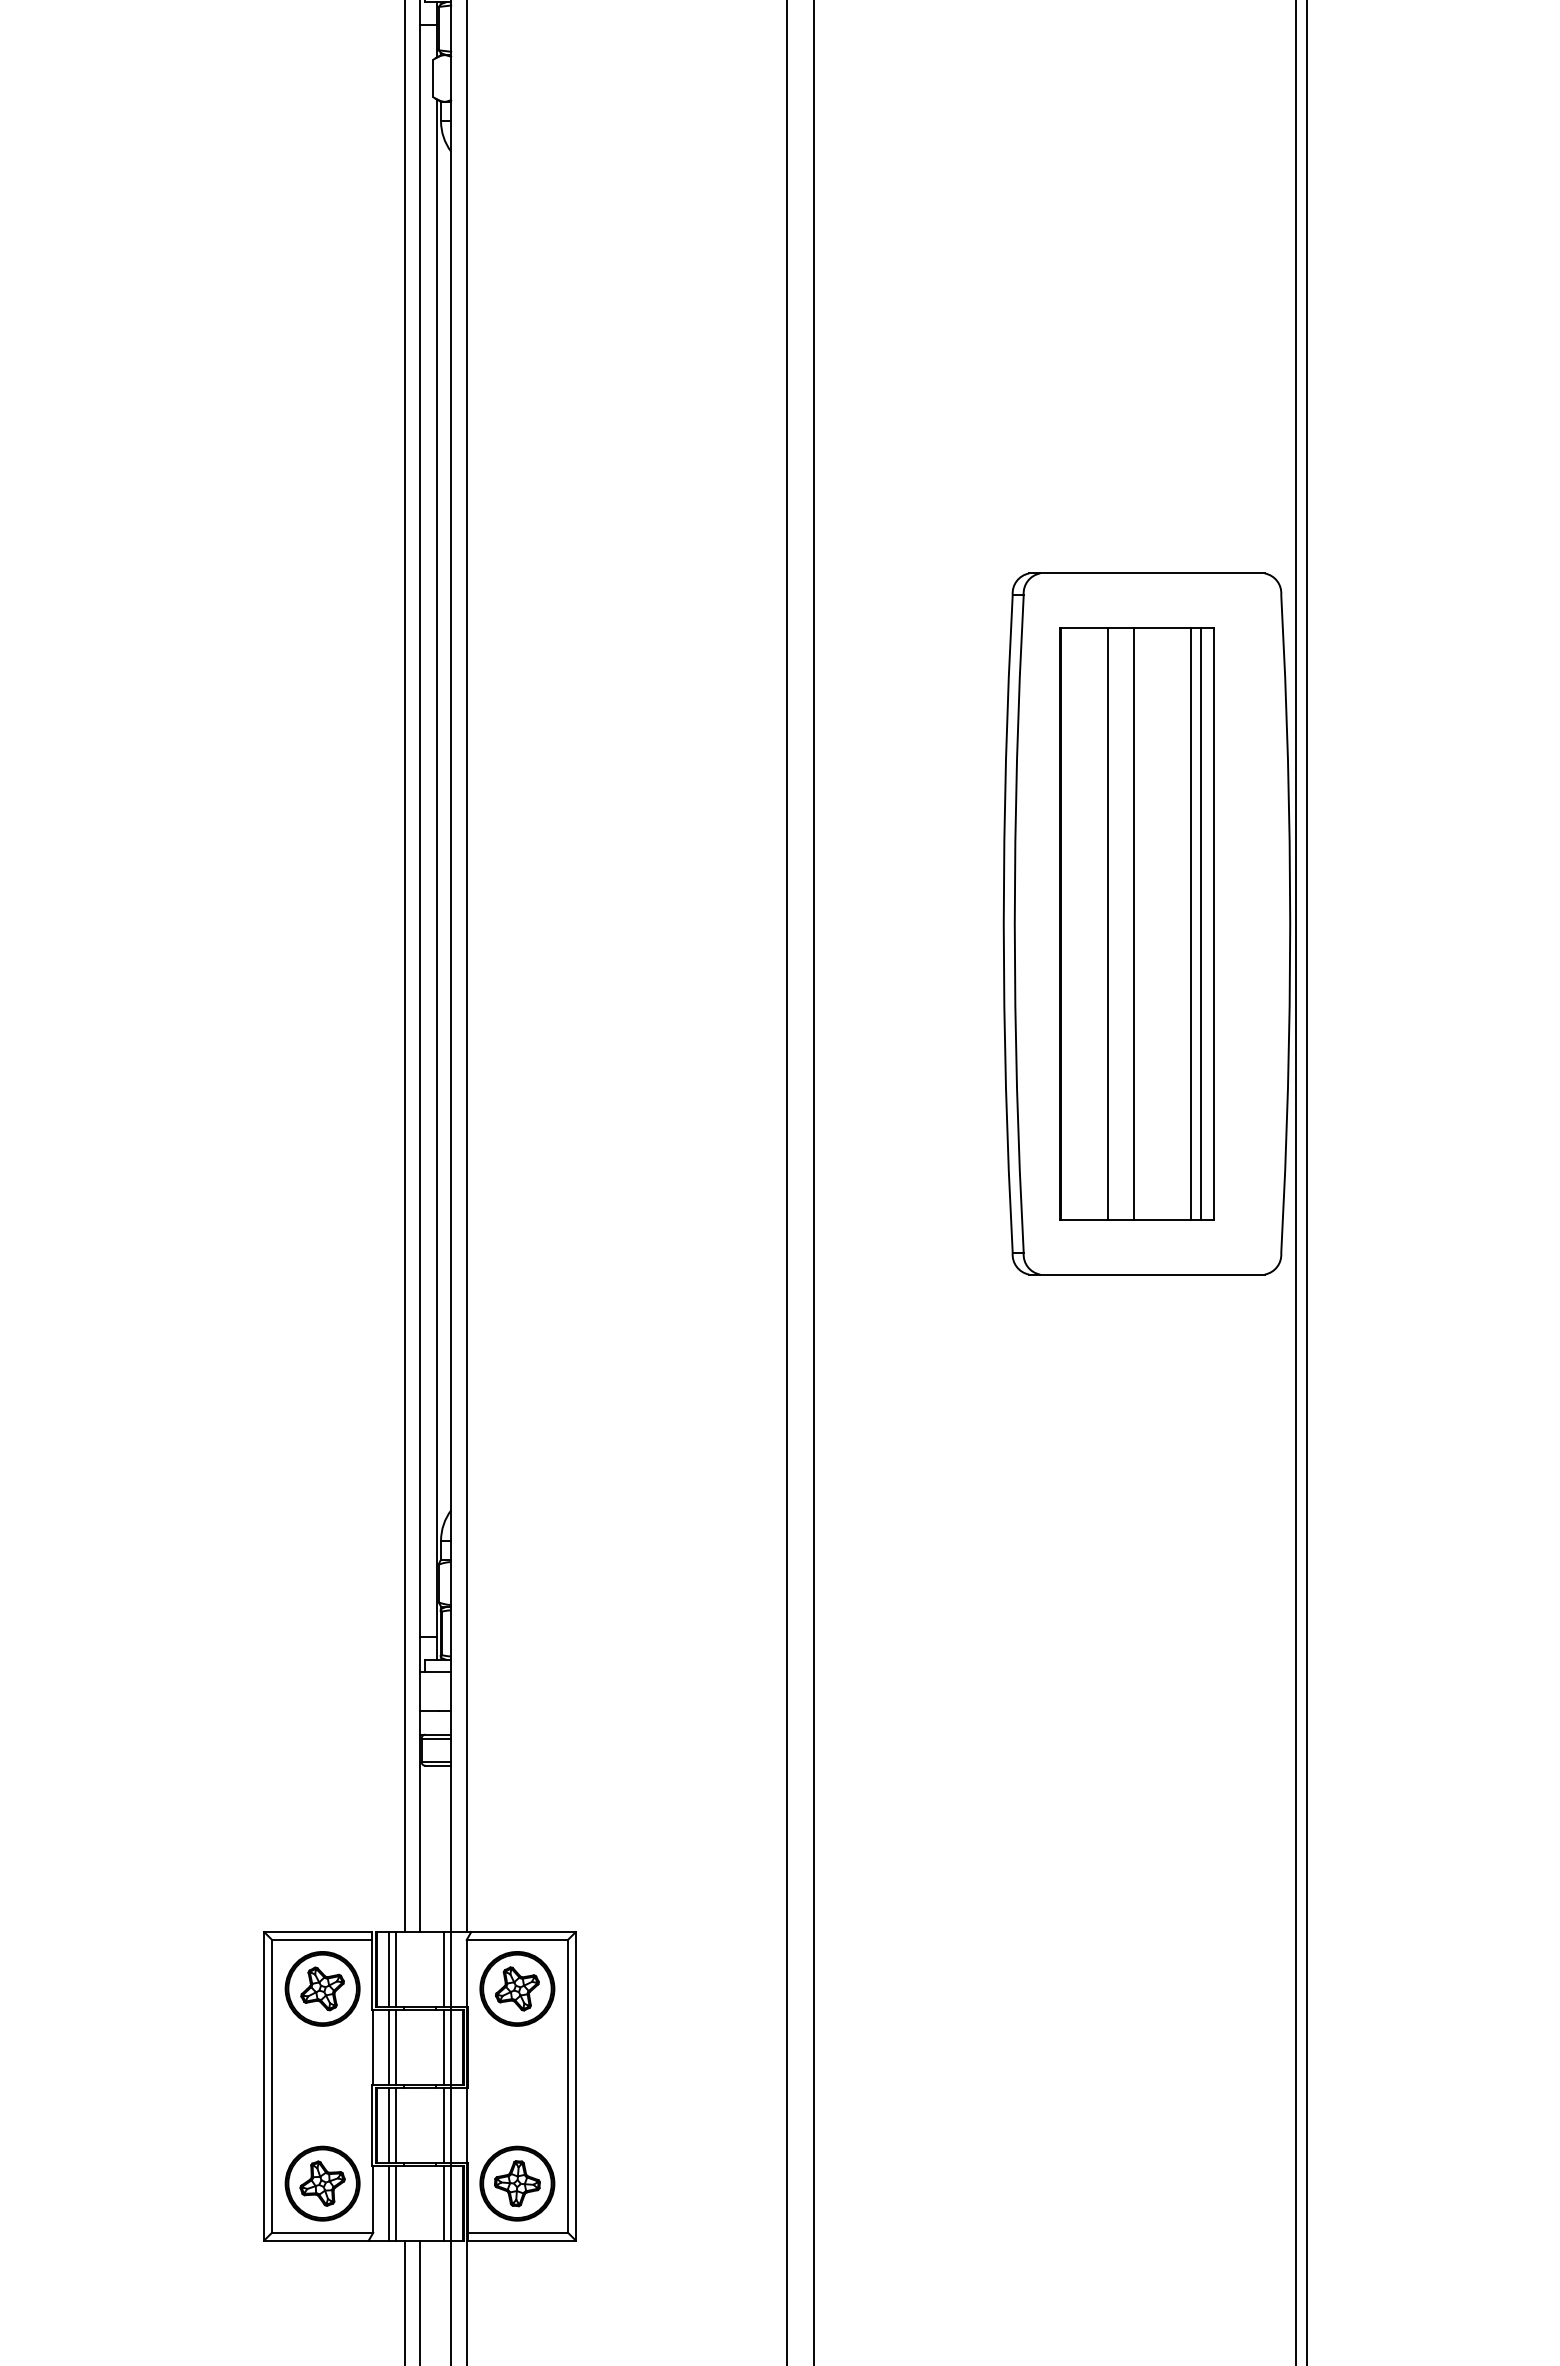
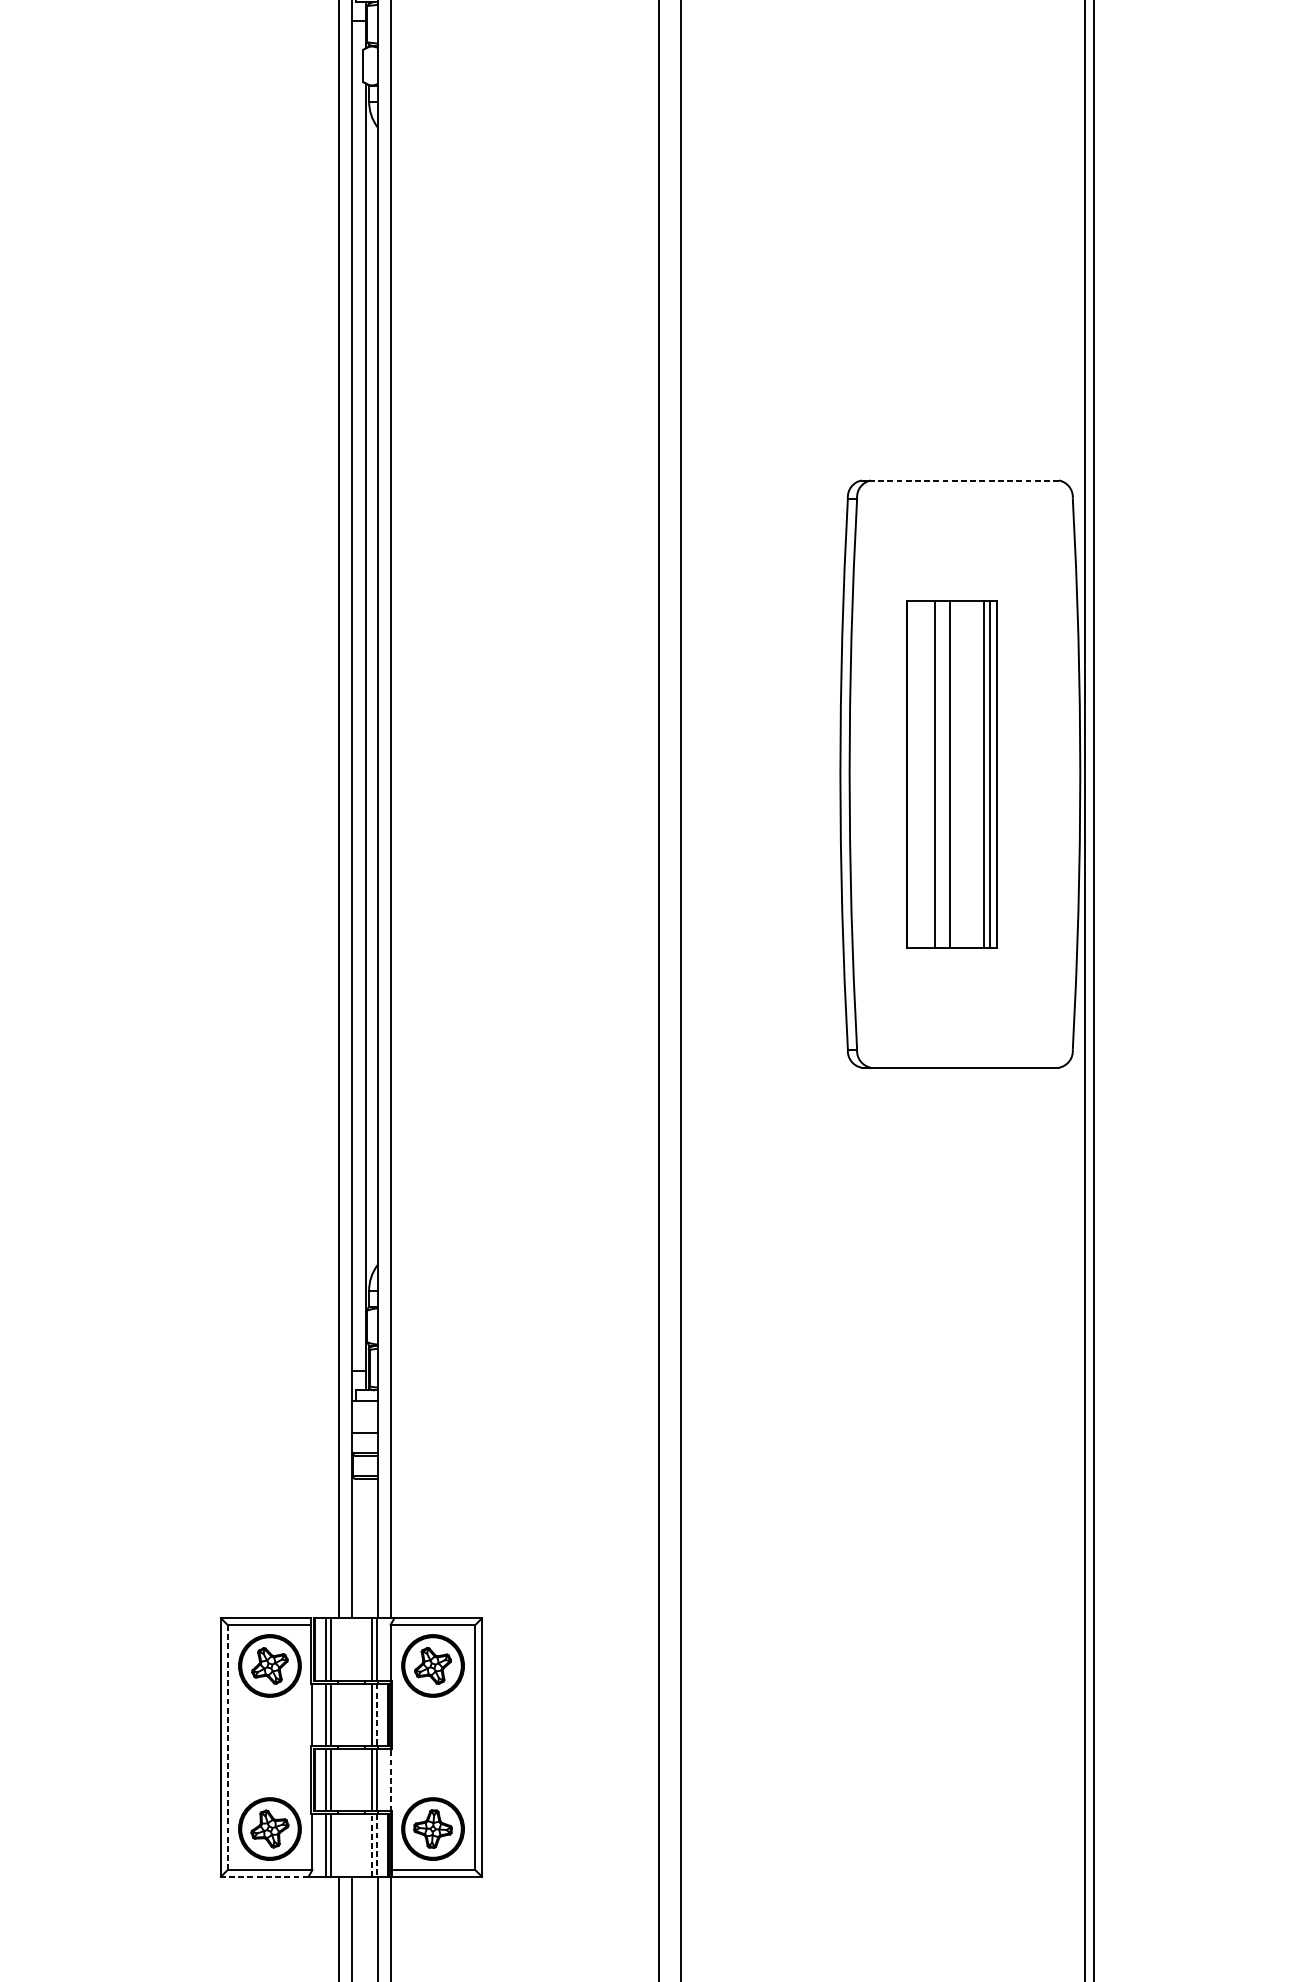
line: (1151, 573) -> (964, 480), solid -> dashed
part: (1136, 923) -> (951, 773), size x0.7
line: (451, 2047) -> (377, 1715), solid -> dashed
line: (272, 2086) -> (227, 1747), solid -> dashed
line: (466, 2124) -> (390, 1779), solid -> dashed
line: (444, 2202) -> (372, 1844), solid -> dashed
line: (451, 2203) -> (377, 1845), solid -> dashed
line: (316, 2240) -> (264, 1876), solid -> dashed

